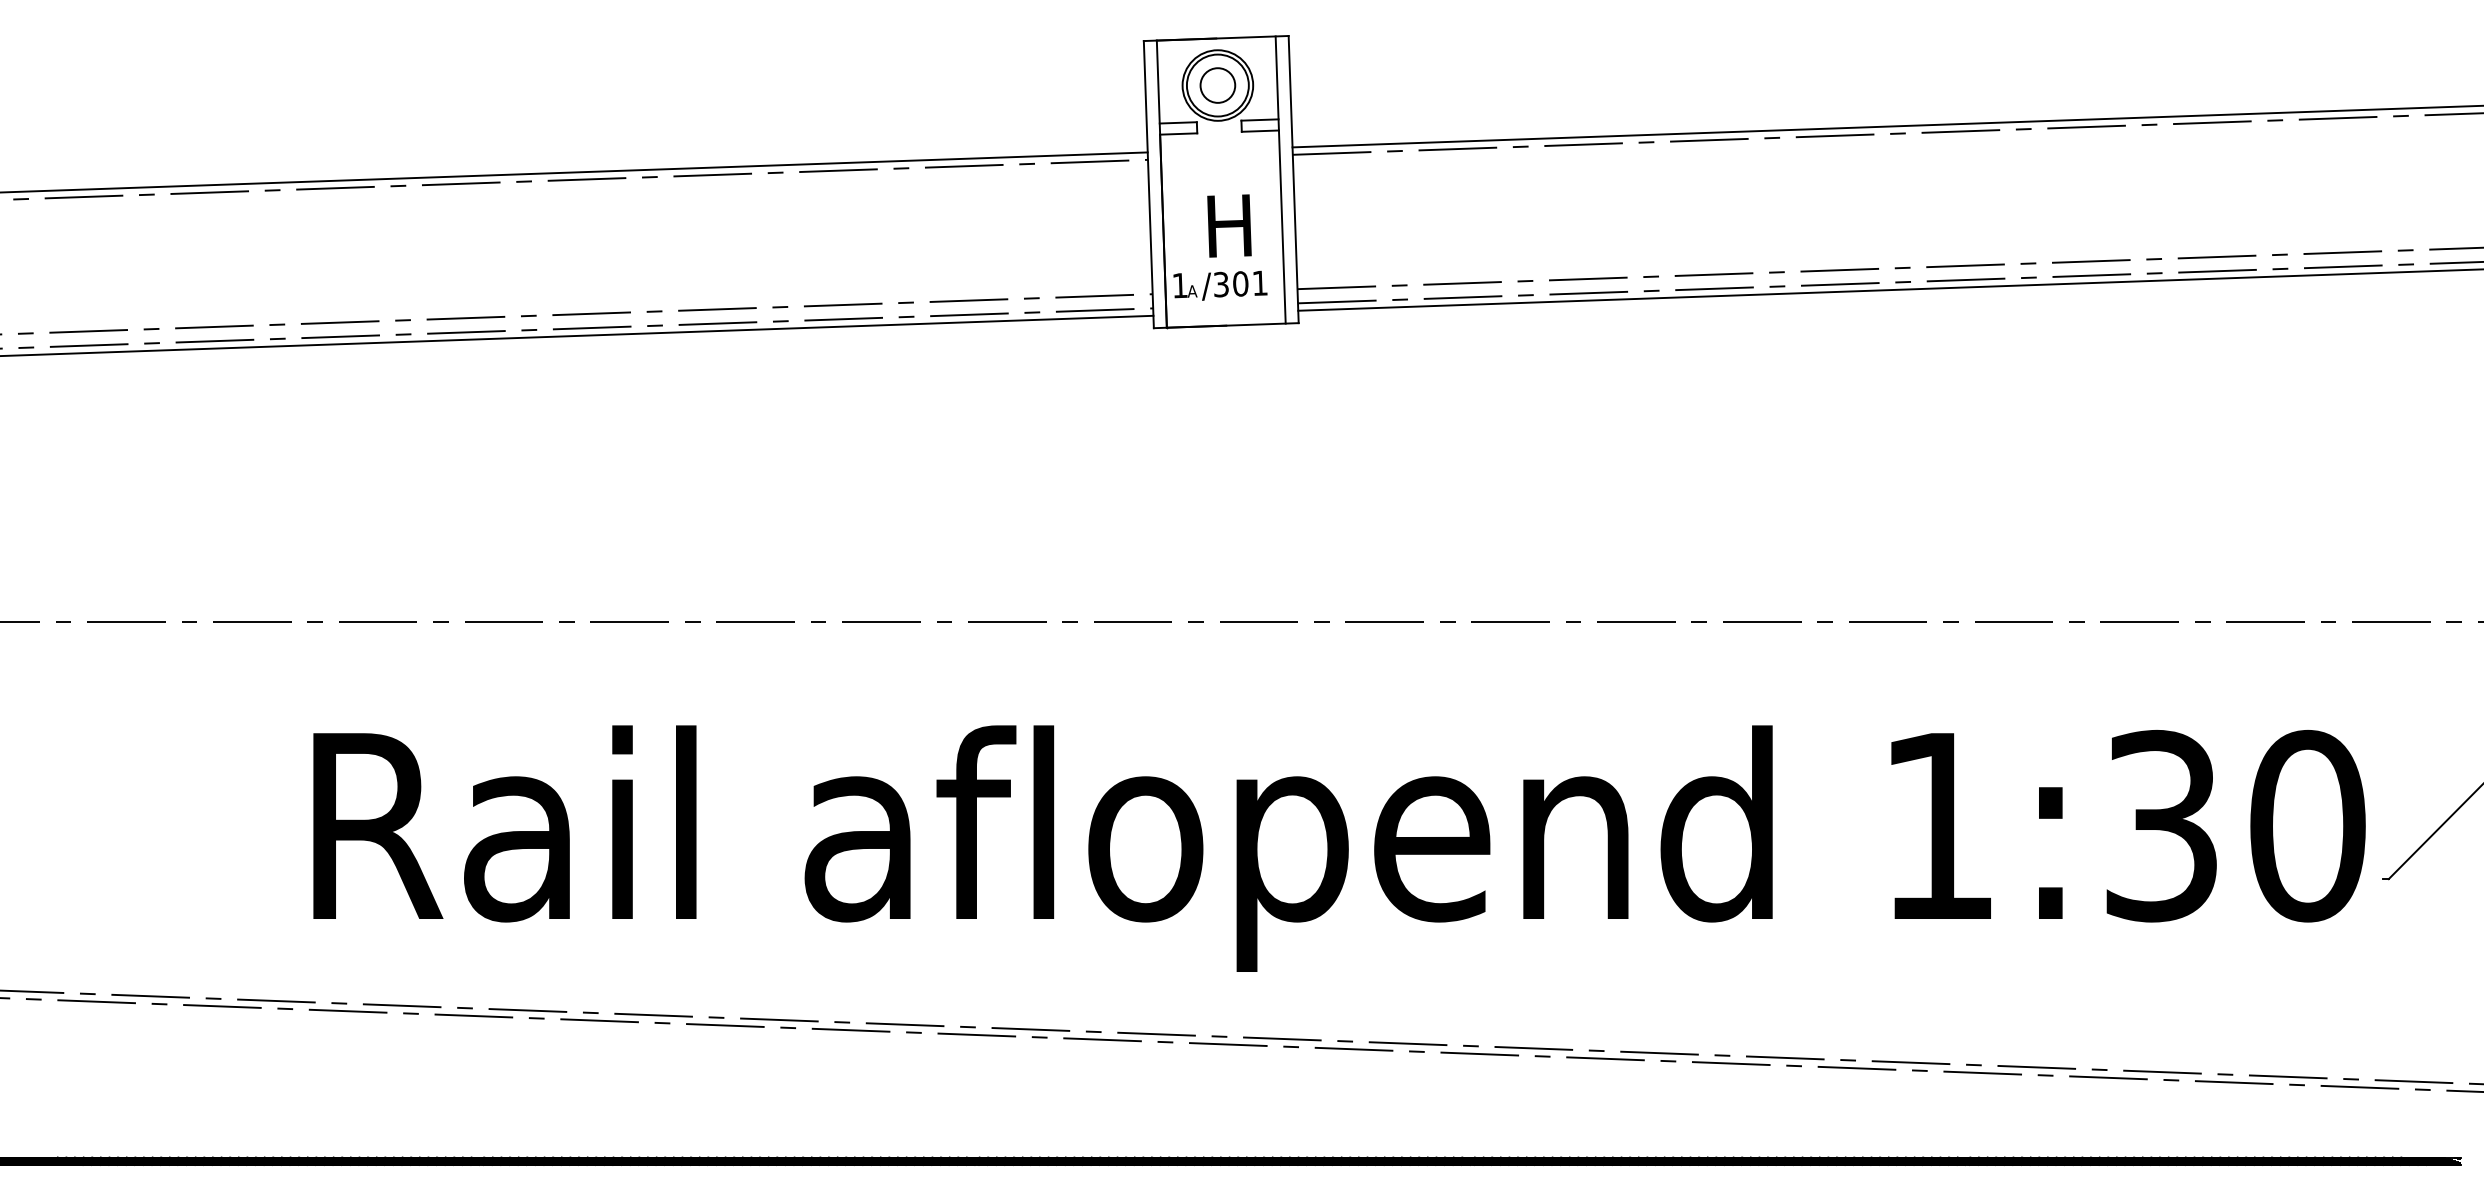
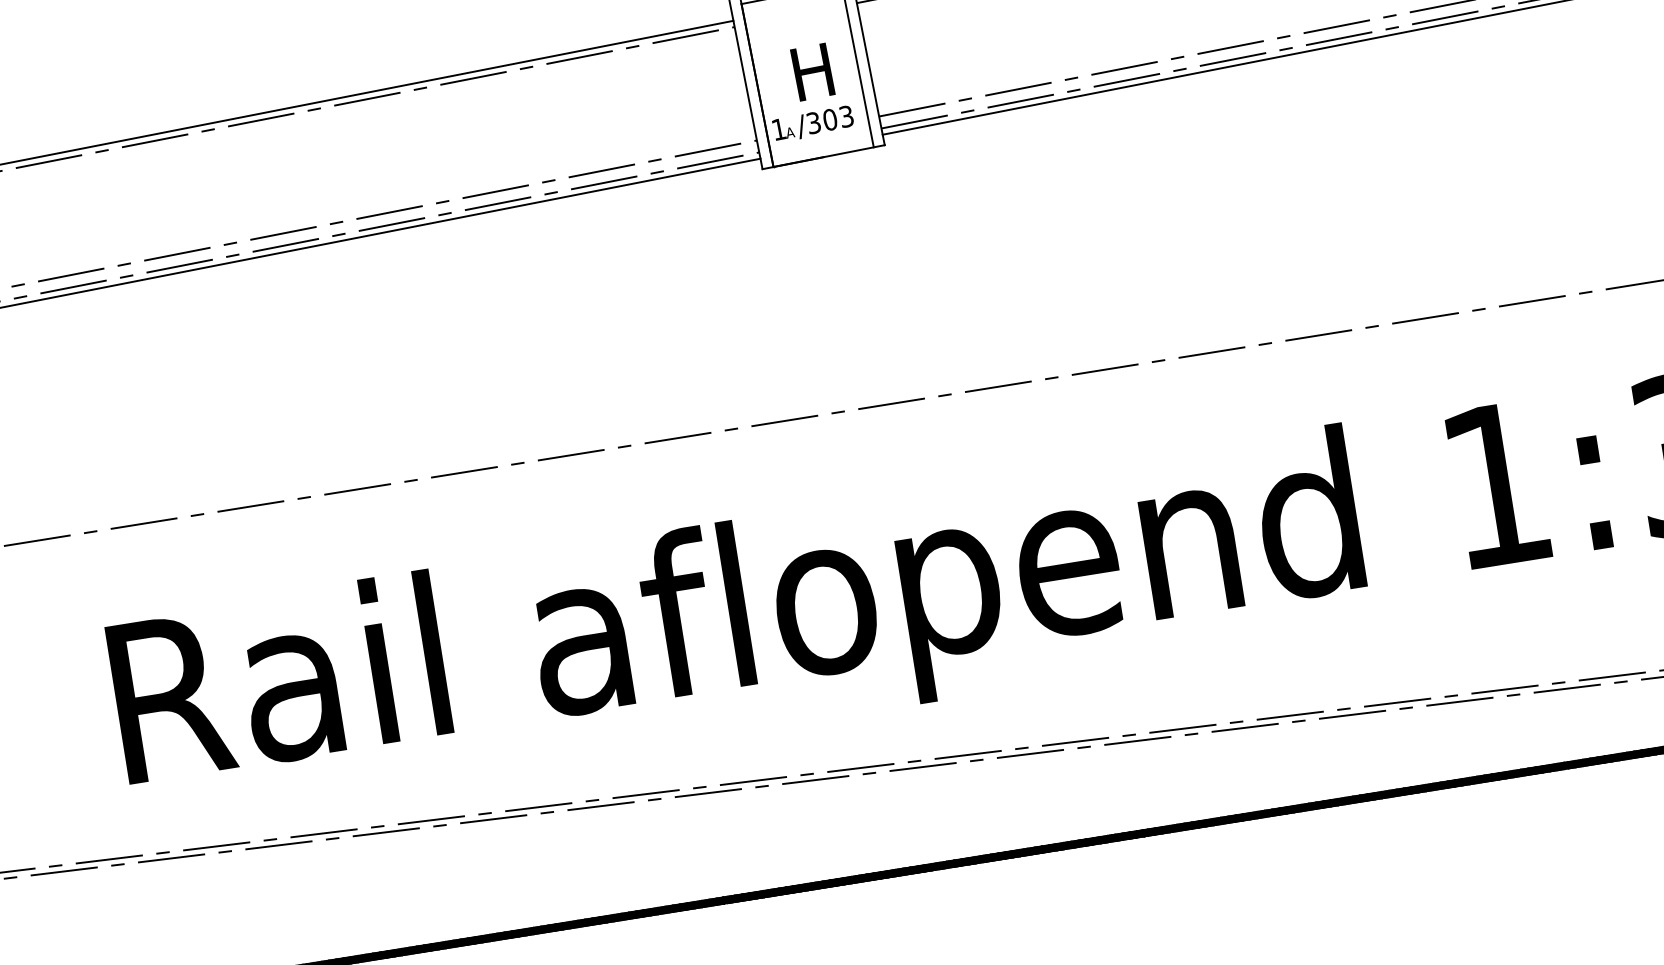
text: (1260, 283) -> (846, 116), /301 -> /303

